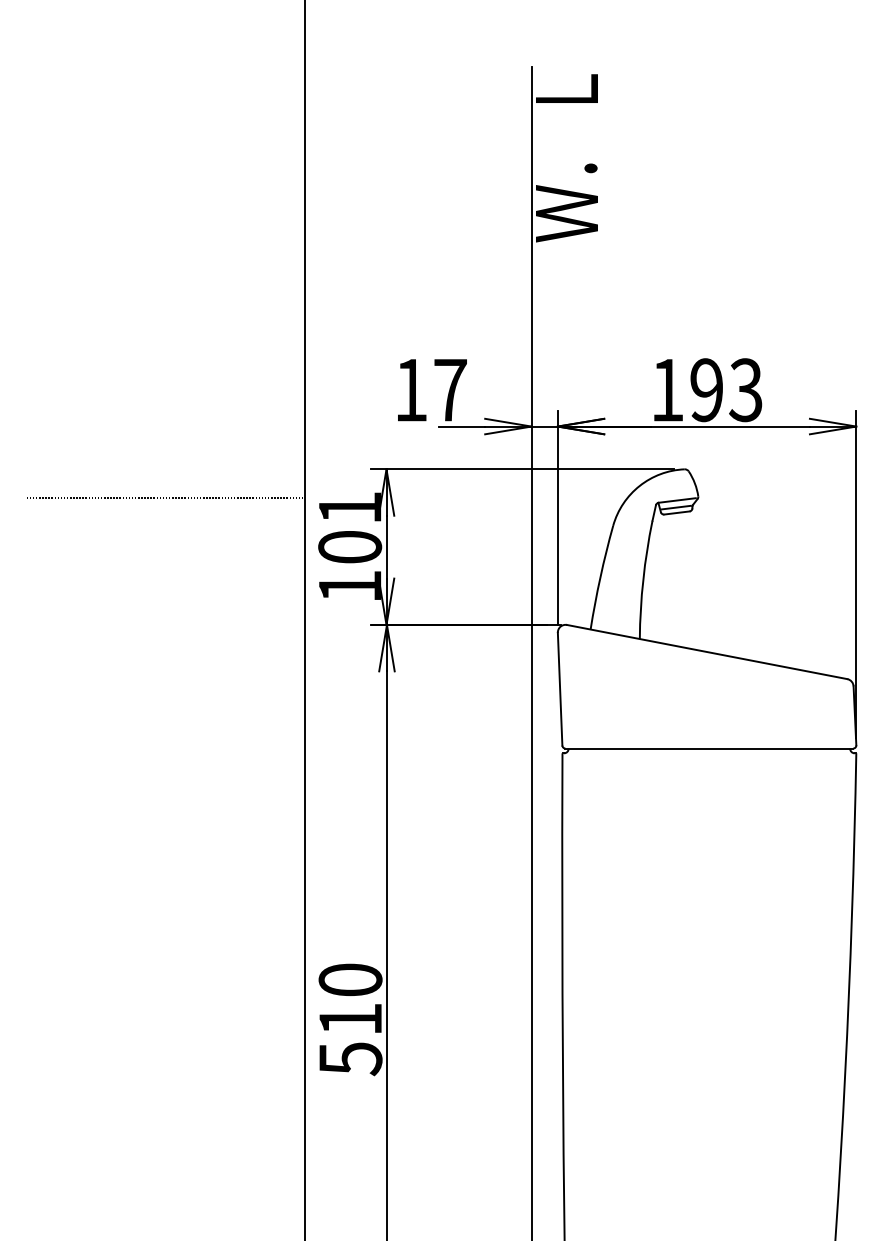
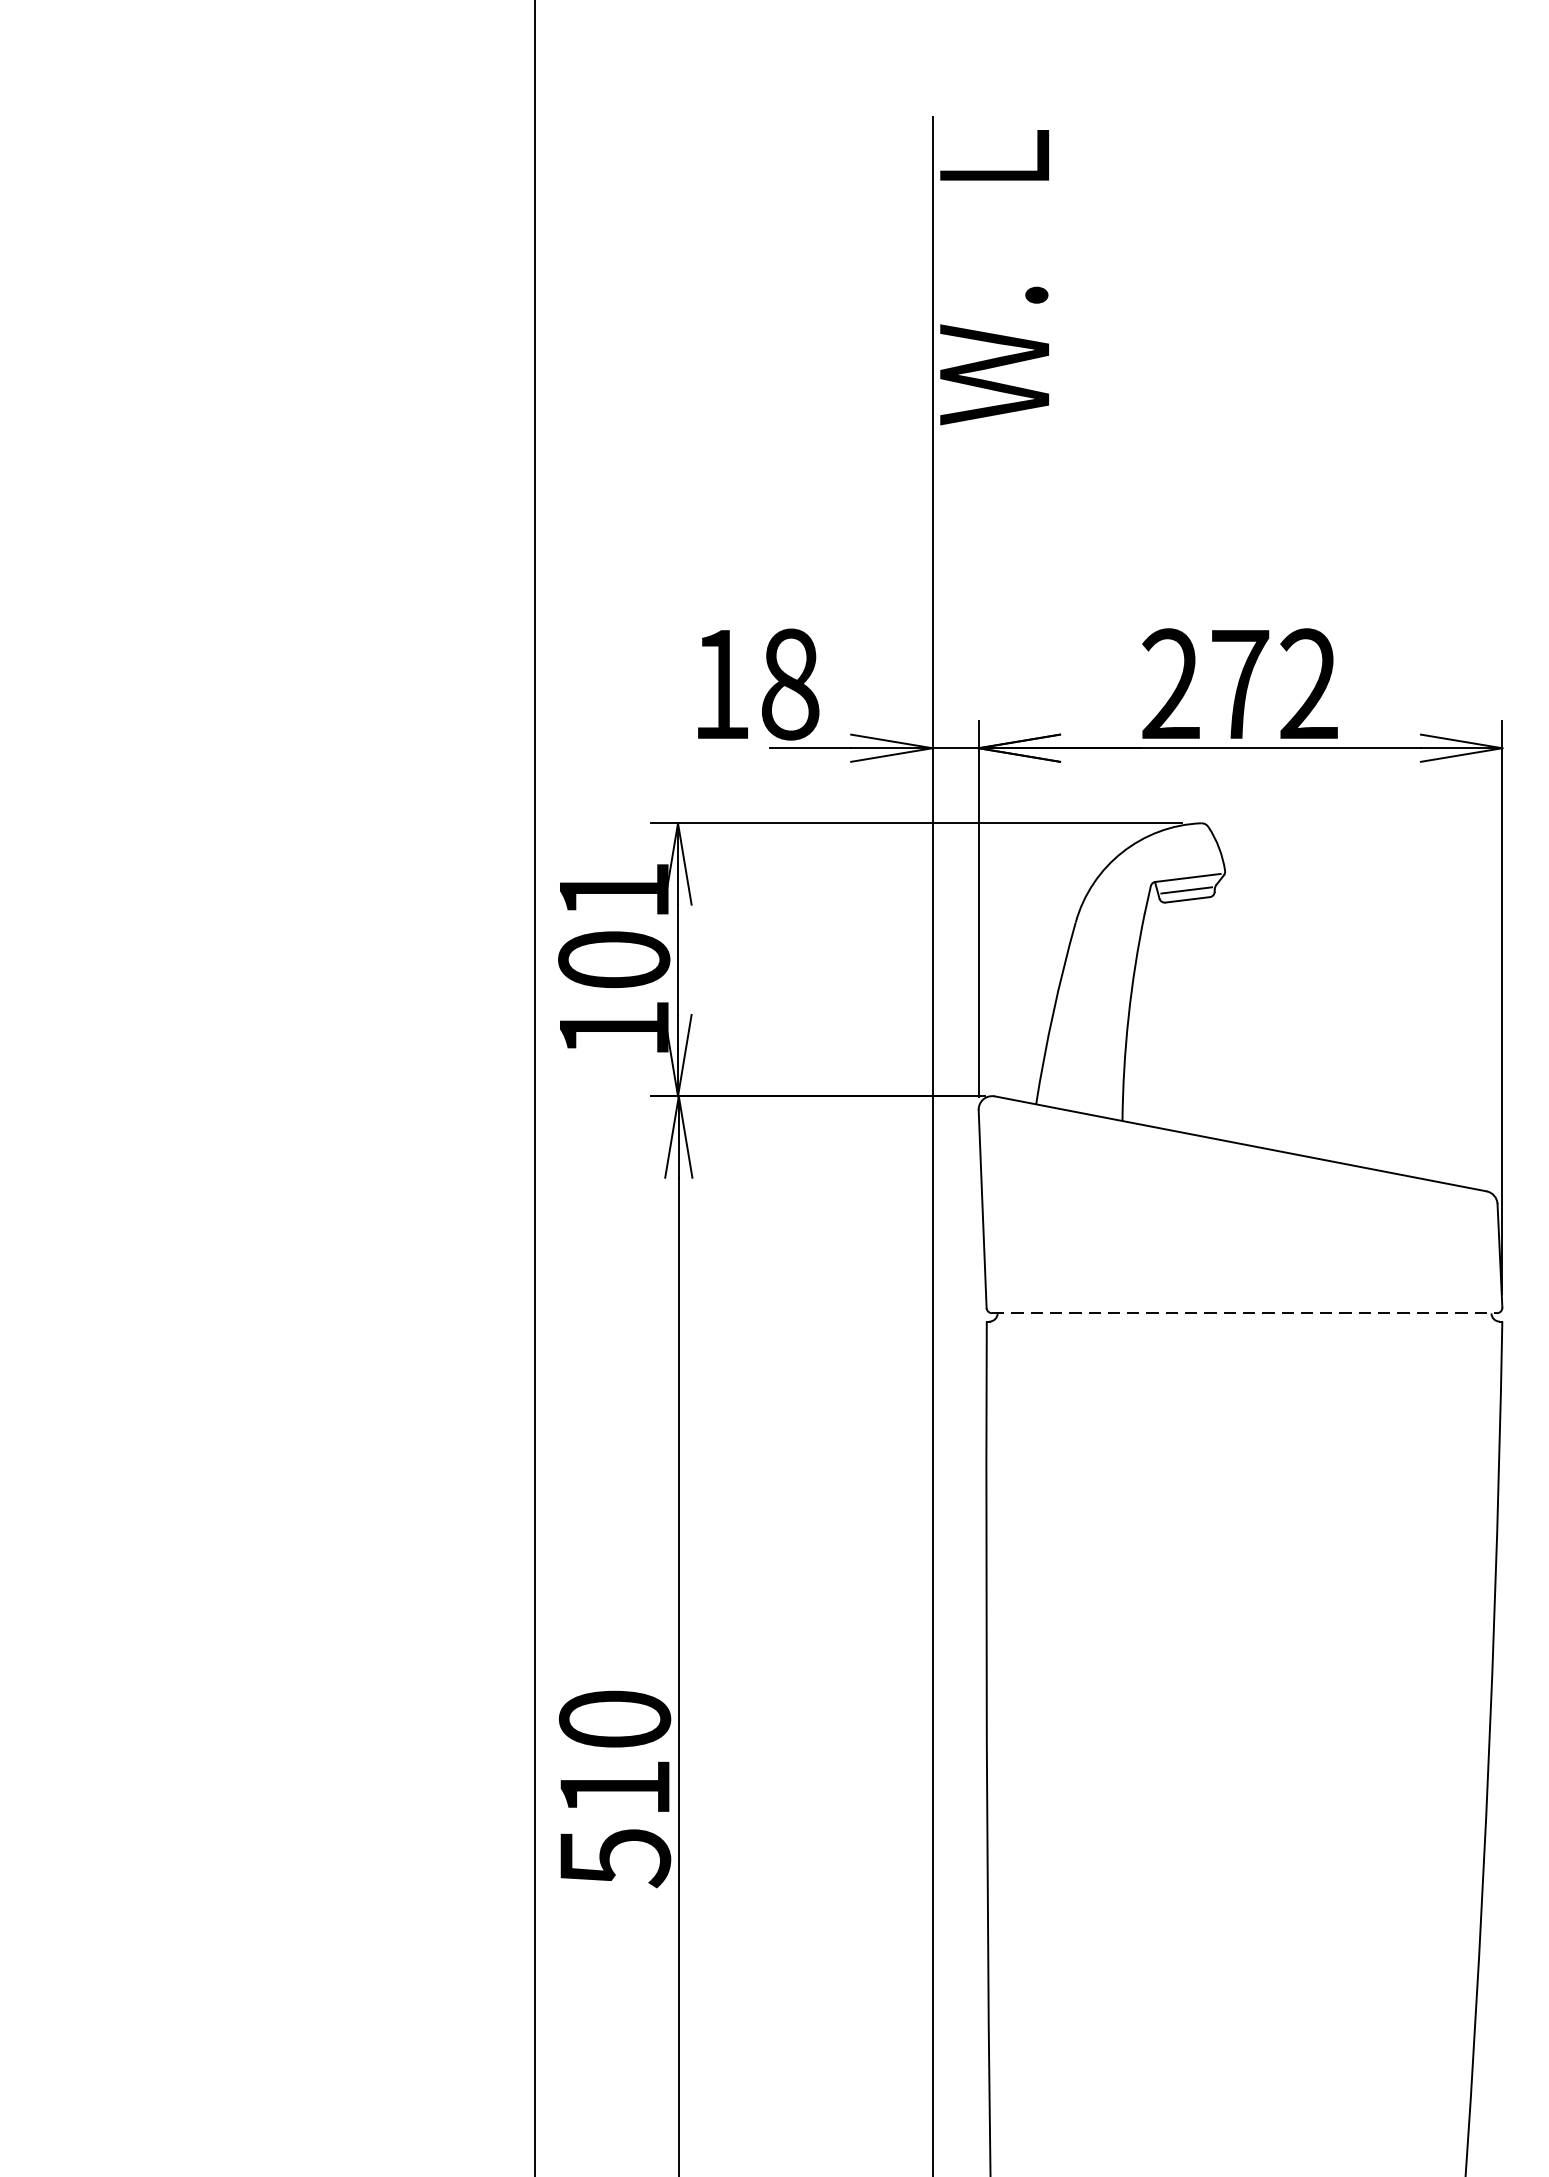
text: (450, 390) -> (790, 684), 17 -> 18
text: (706, 390) -> (1239, 684), 193 -> 272
line: (165, 498) -> (290, 874), removed
line: (709, 748) -> (1244, 1313), solid -> dashed

